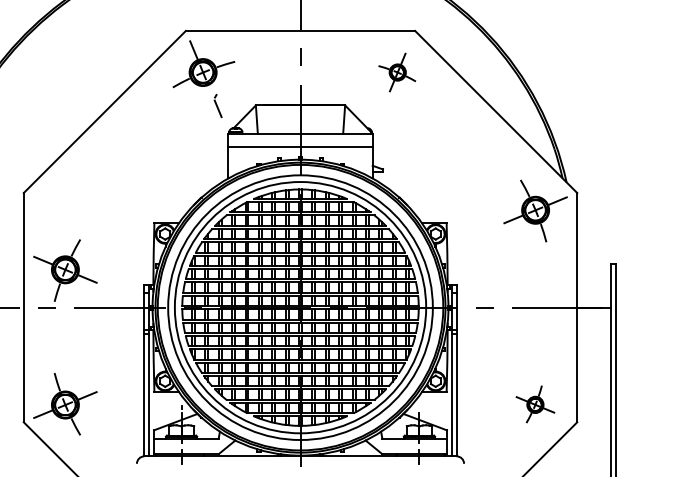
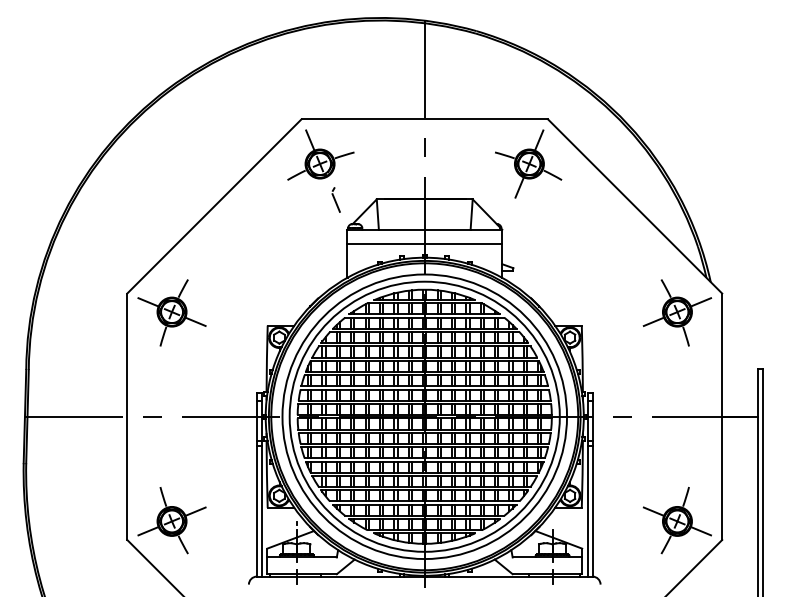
part: (397, 72) -> (528, 163), size x1.67
part: (64, 270) -> (171, 312), moved
part: (534, 404) -> (676, 520), size x1.67

